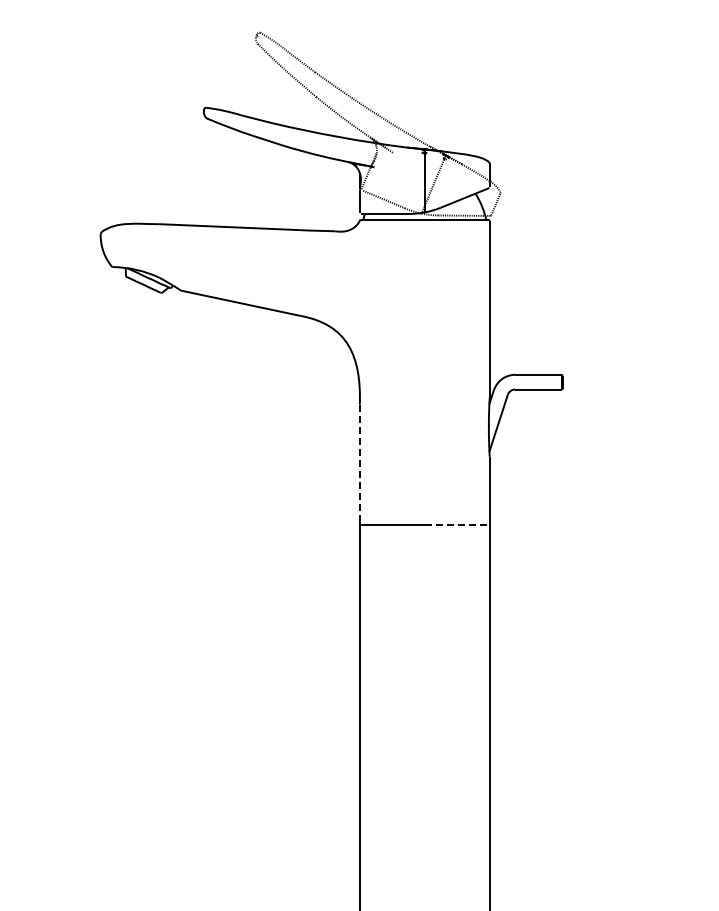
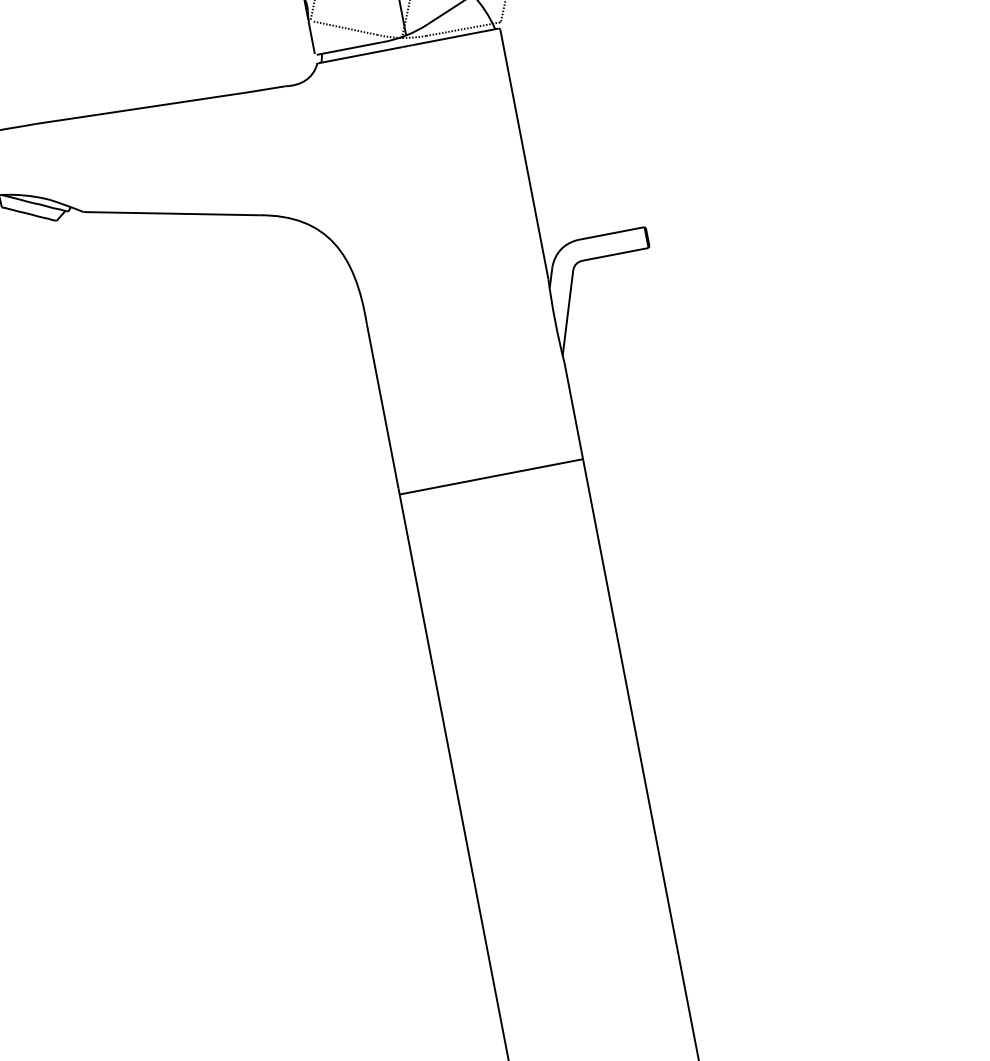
line: (359, 463) -> (382, 407), dashed -> solid
line: (457, 525) -> (537, 468), dashed -> solid

